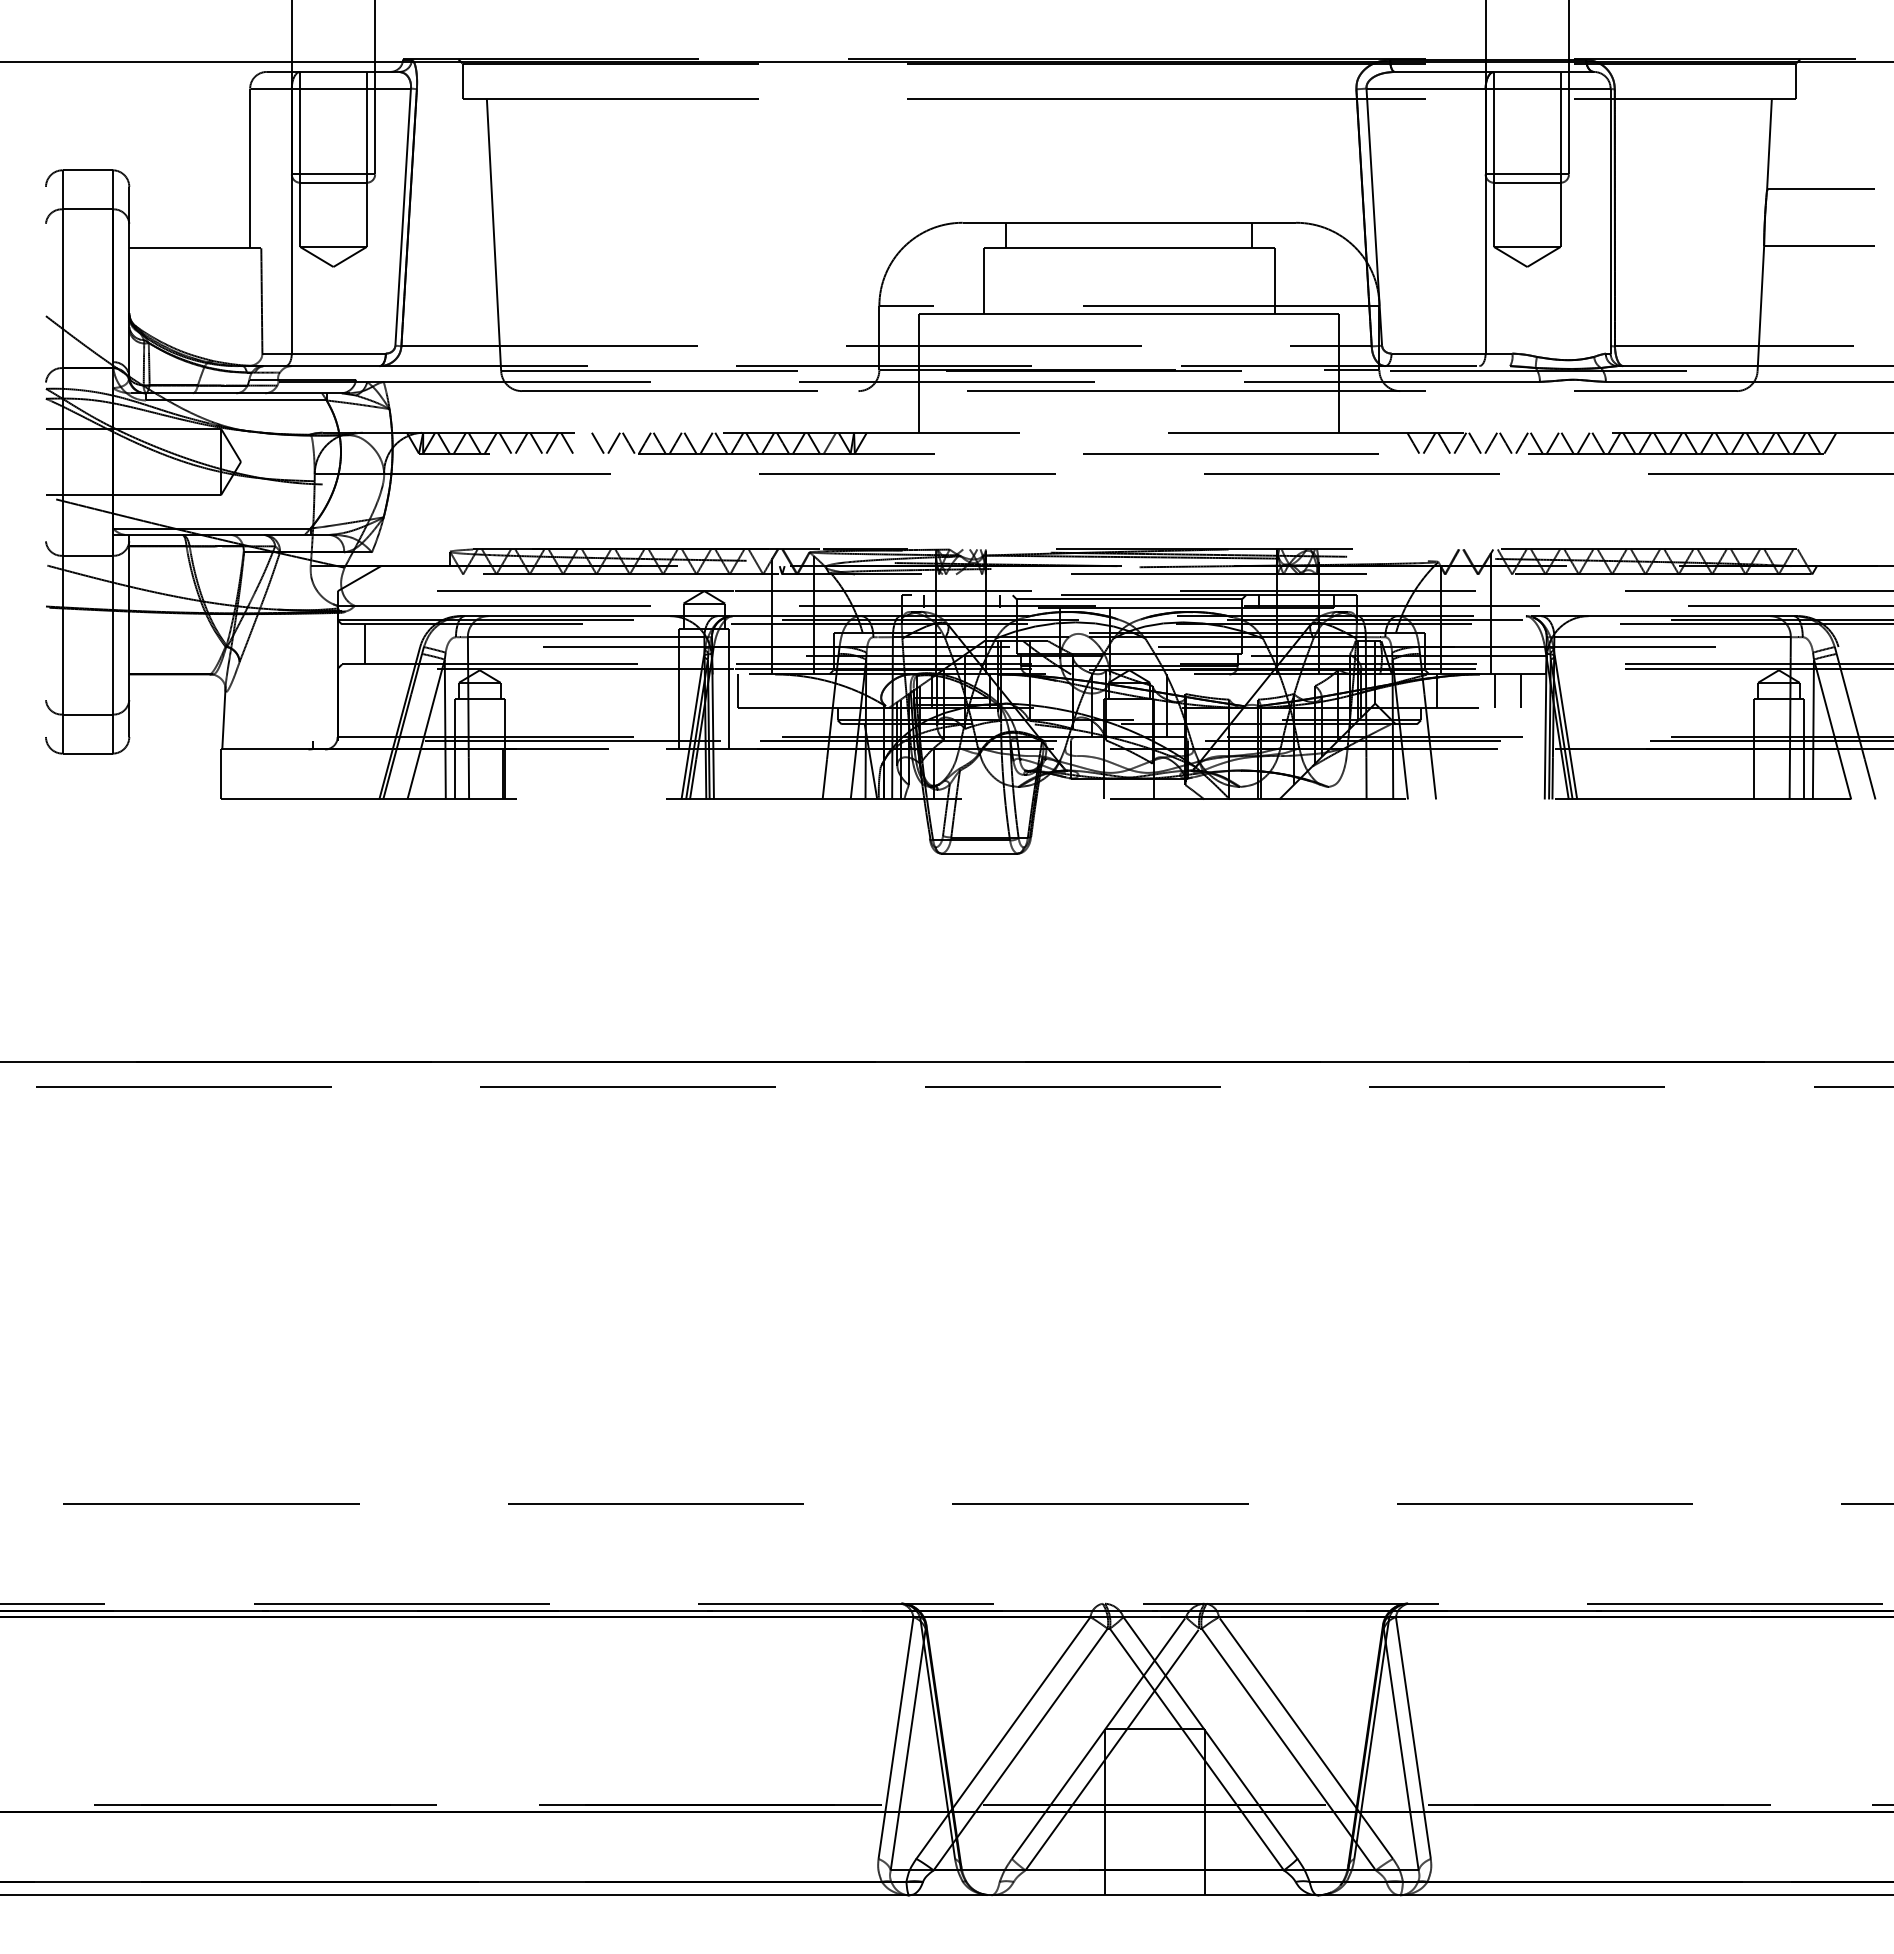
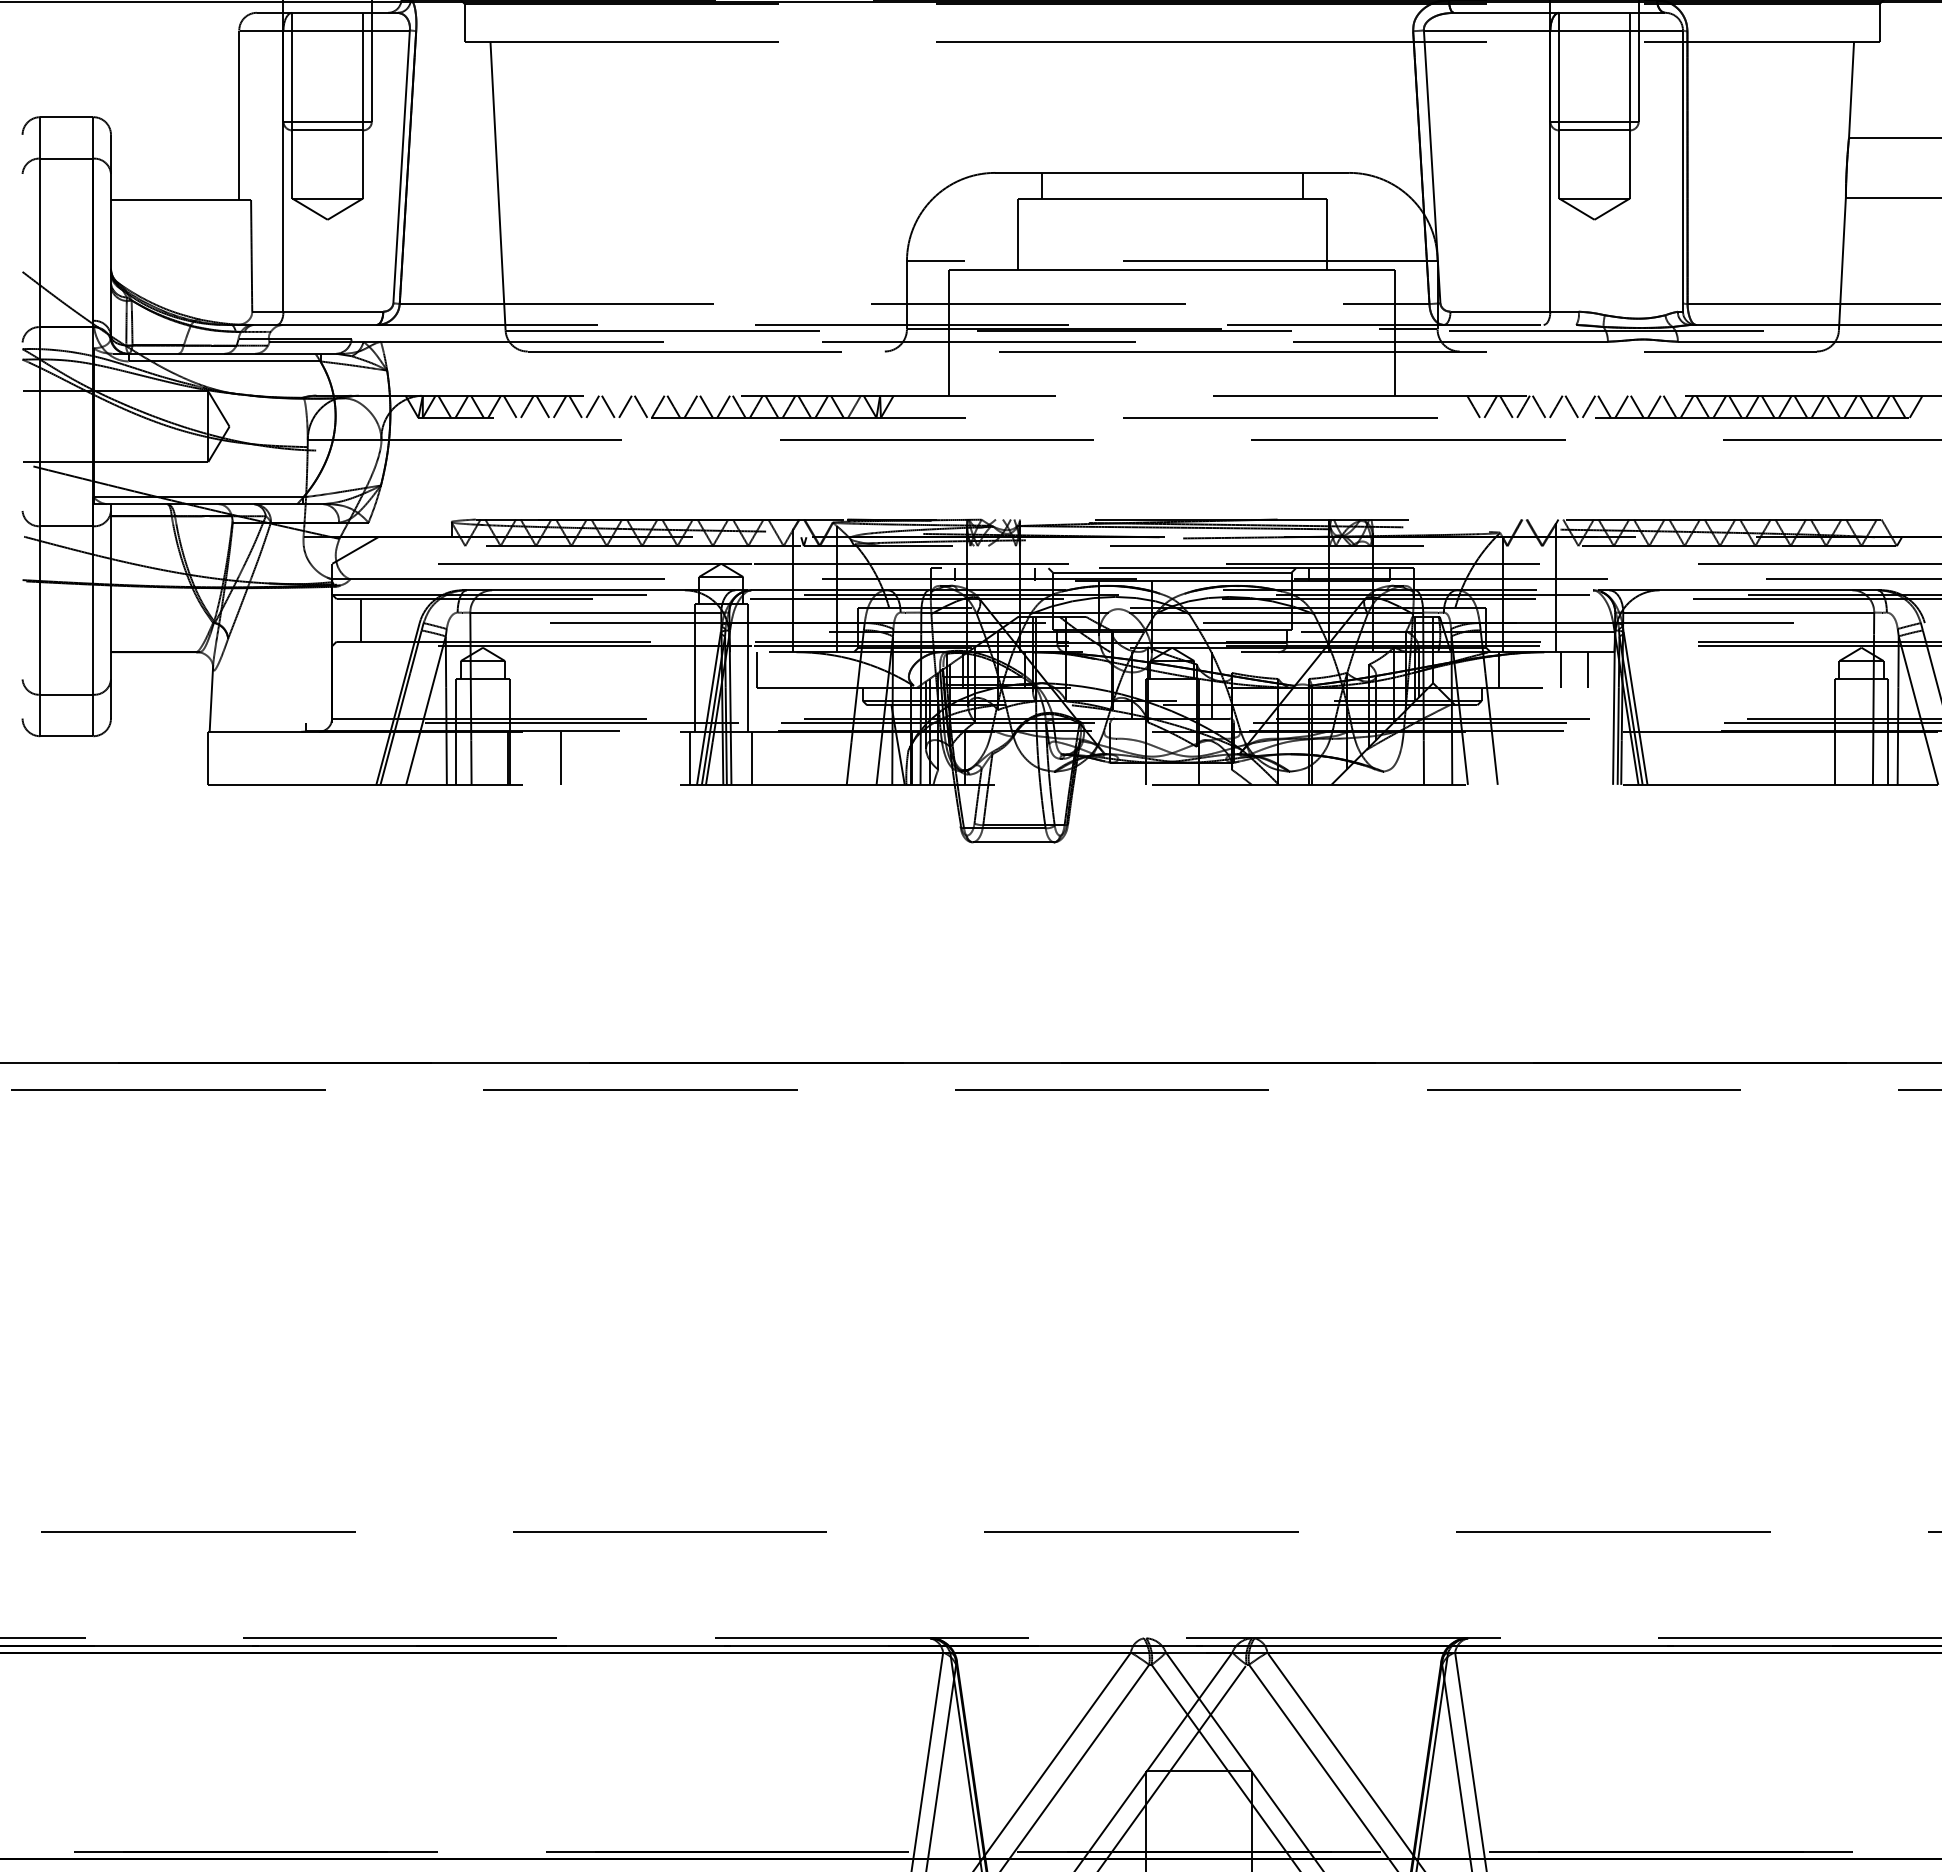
line: (583, 442) -> (592, 406), added
line: (553, 774) -> (561, 758), added
line: (675, 774) -> (690, 758), added
line: (733, 774) -> (752, 758), added

